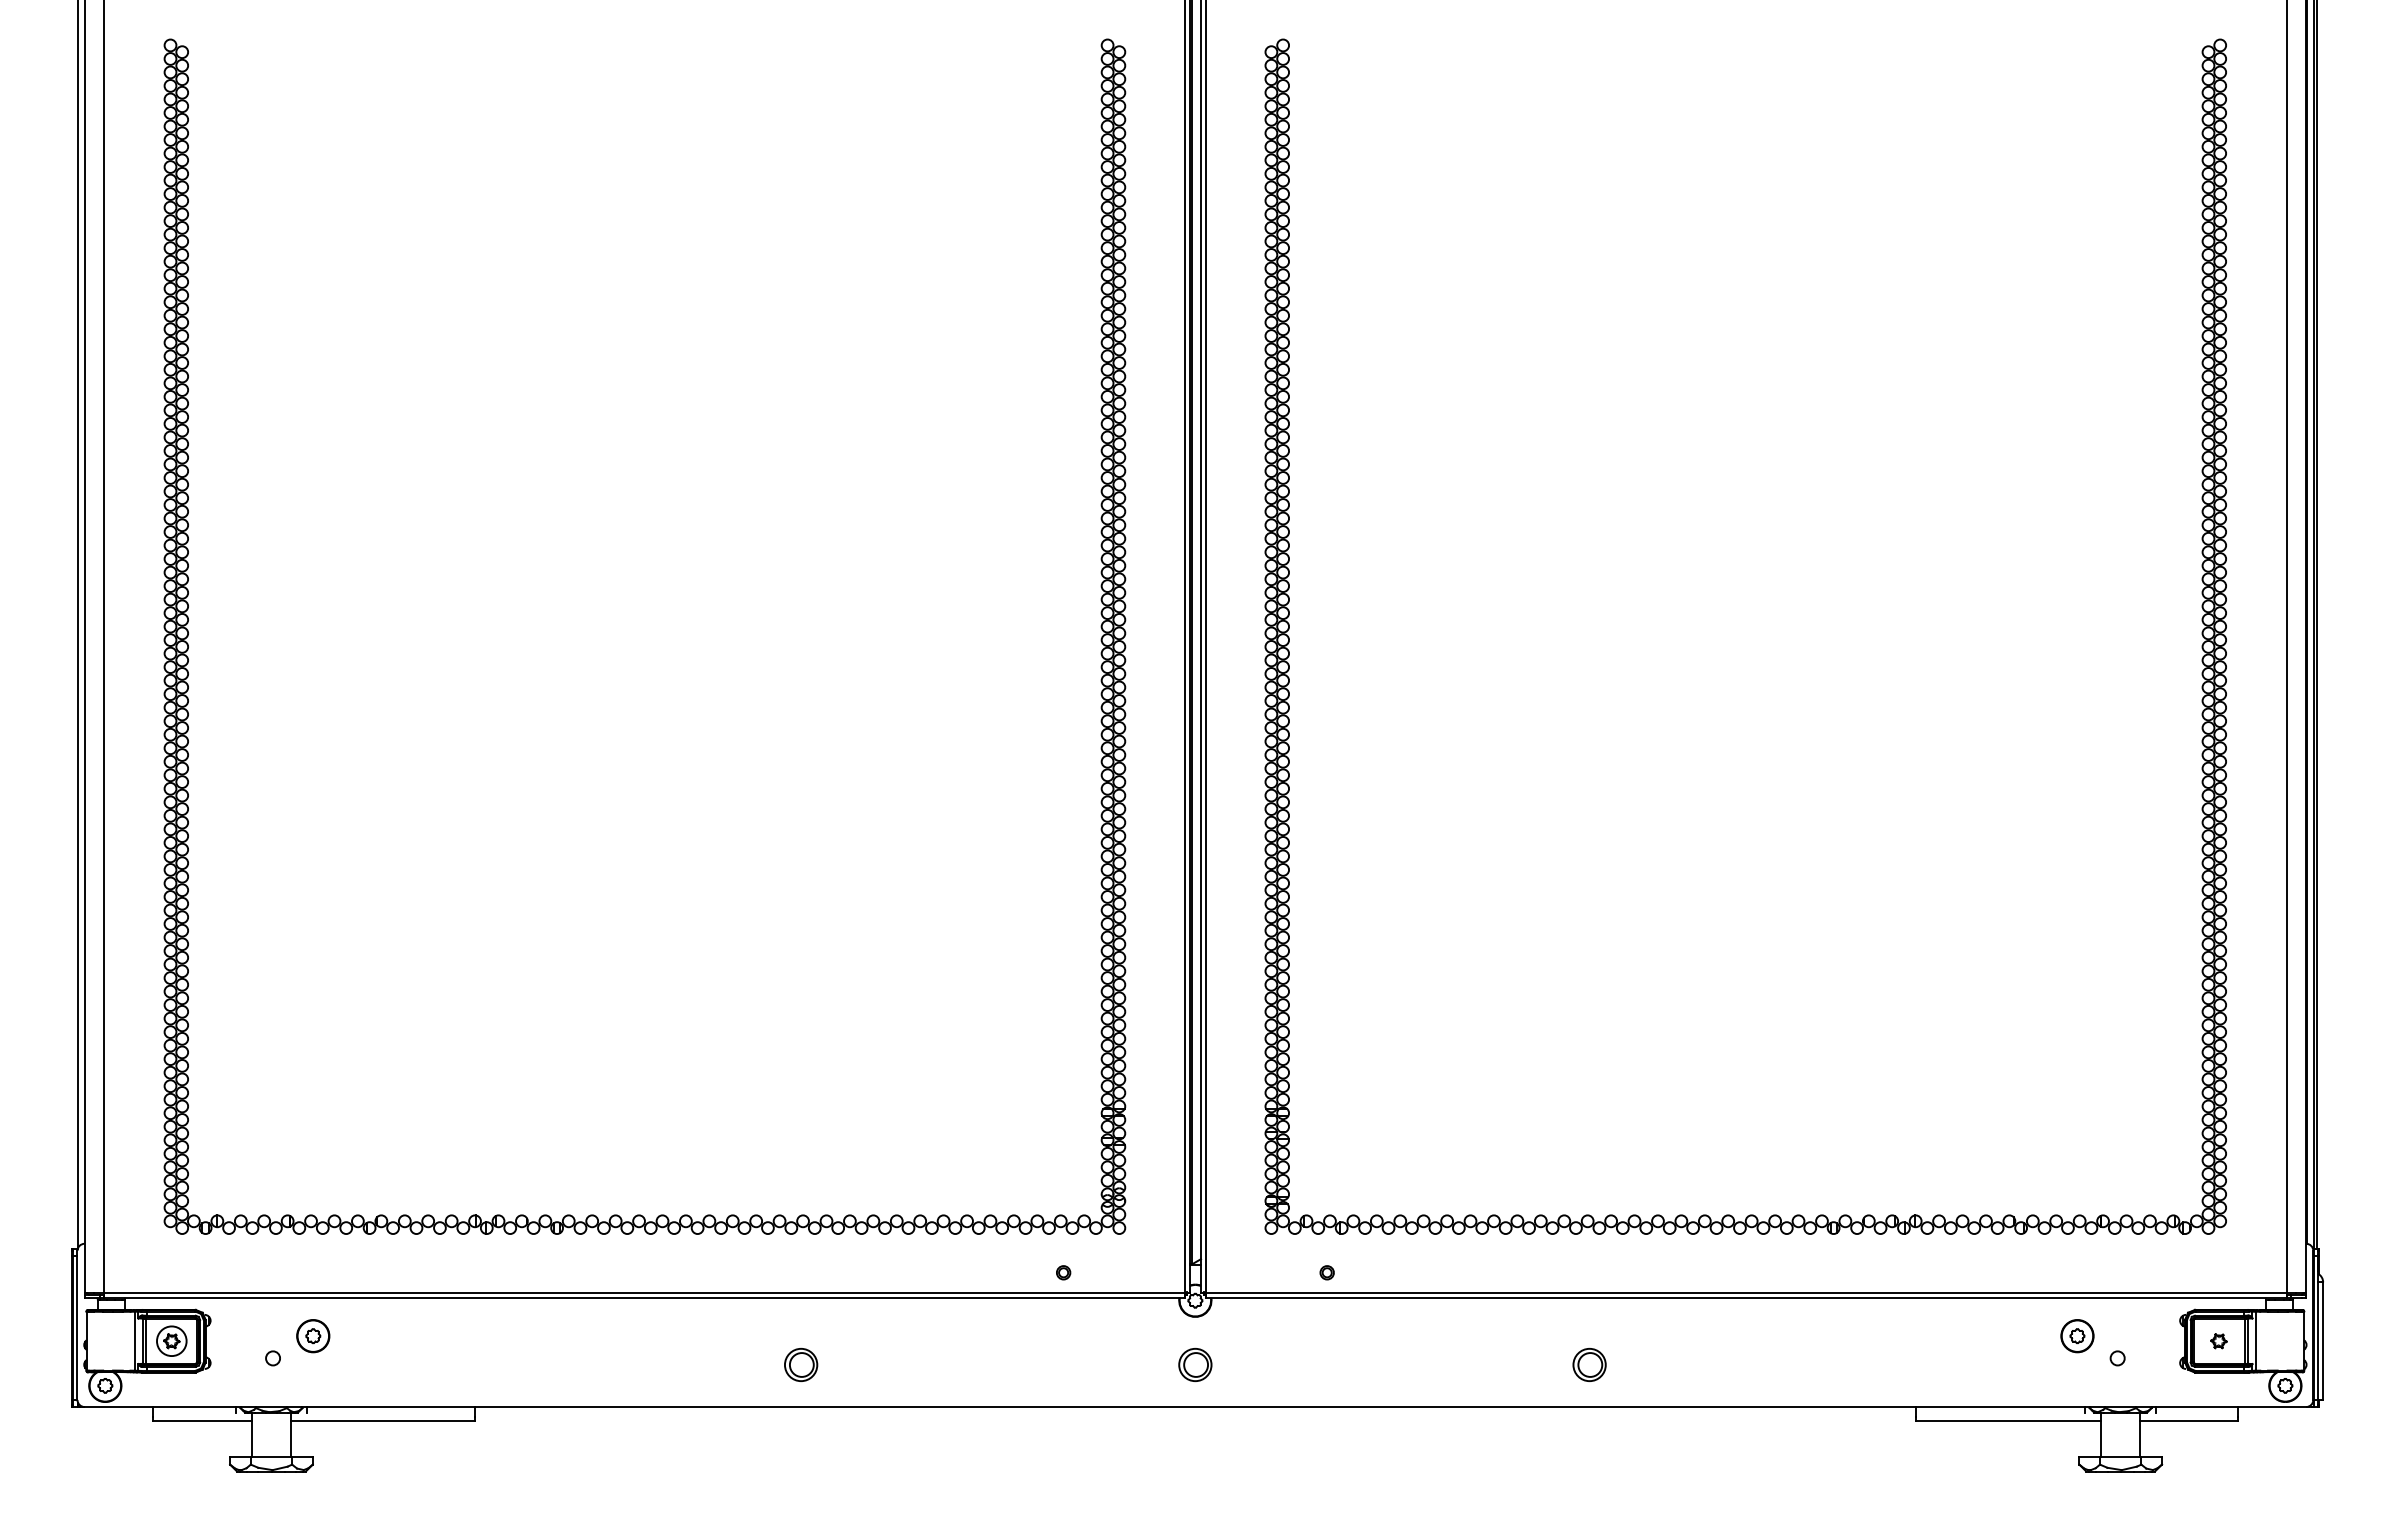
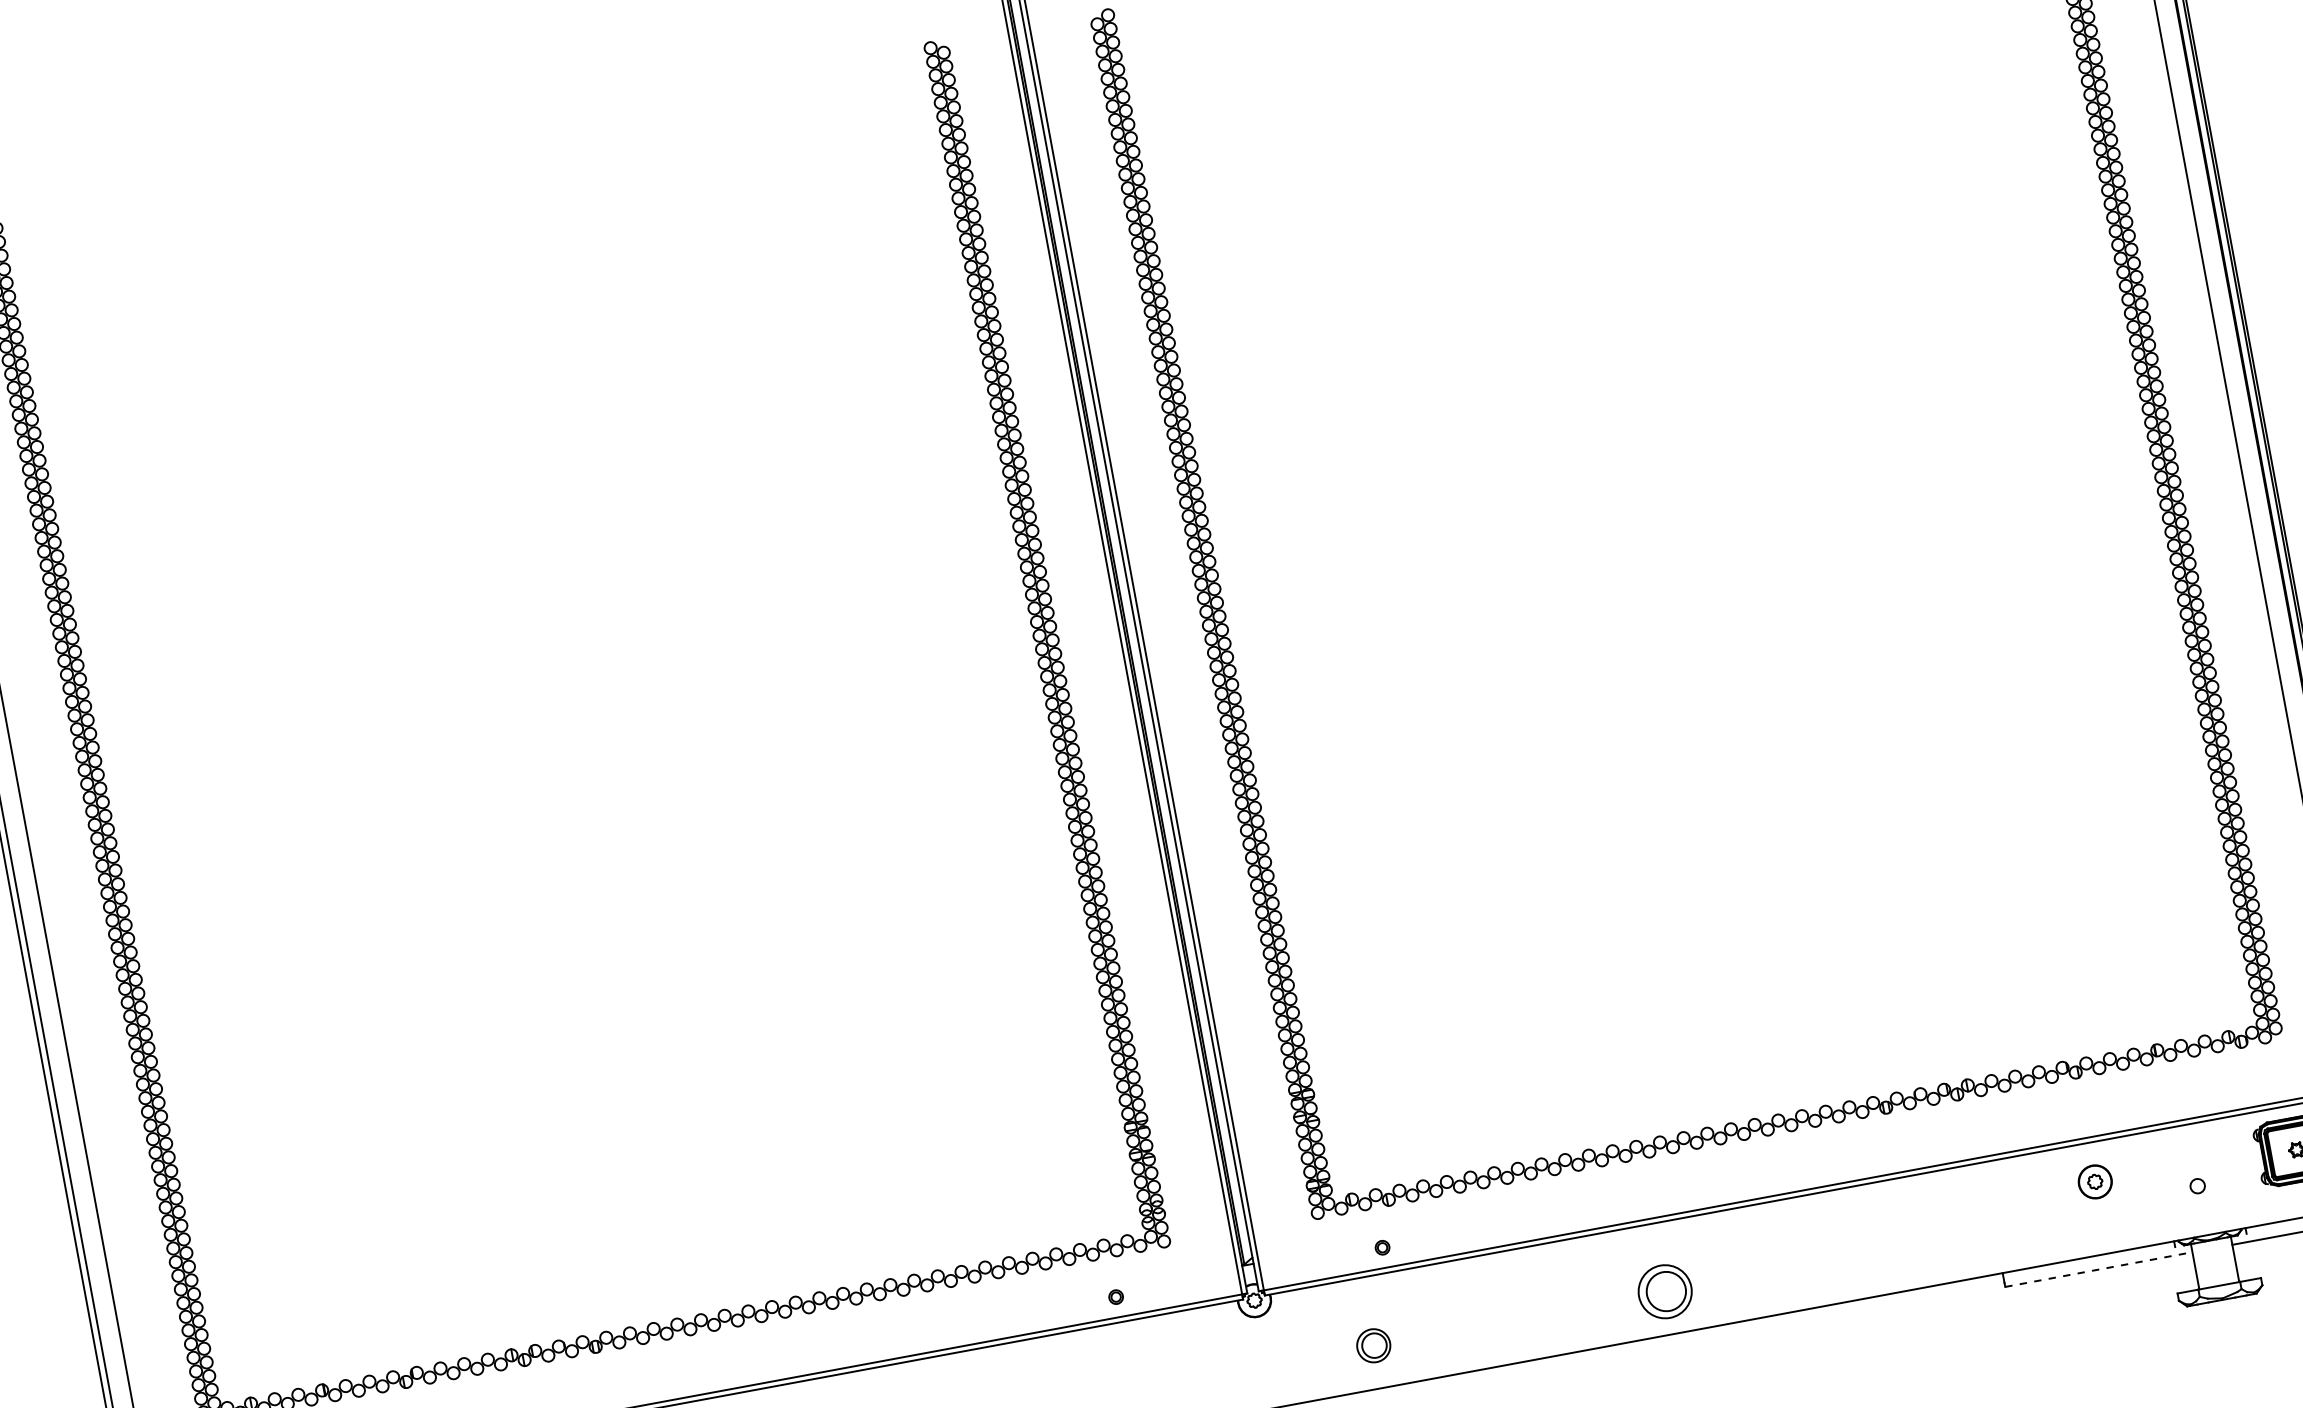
part: (2077, 1336) -> (2095, 1182), moved
part: (1195, 1364) -> (1373, 1345), moved
part: (1589, 1364) -> (1664, 1291), size x1.6
line: (2008, 1420) -> (2098, 1269), solid -> dashed

